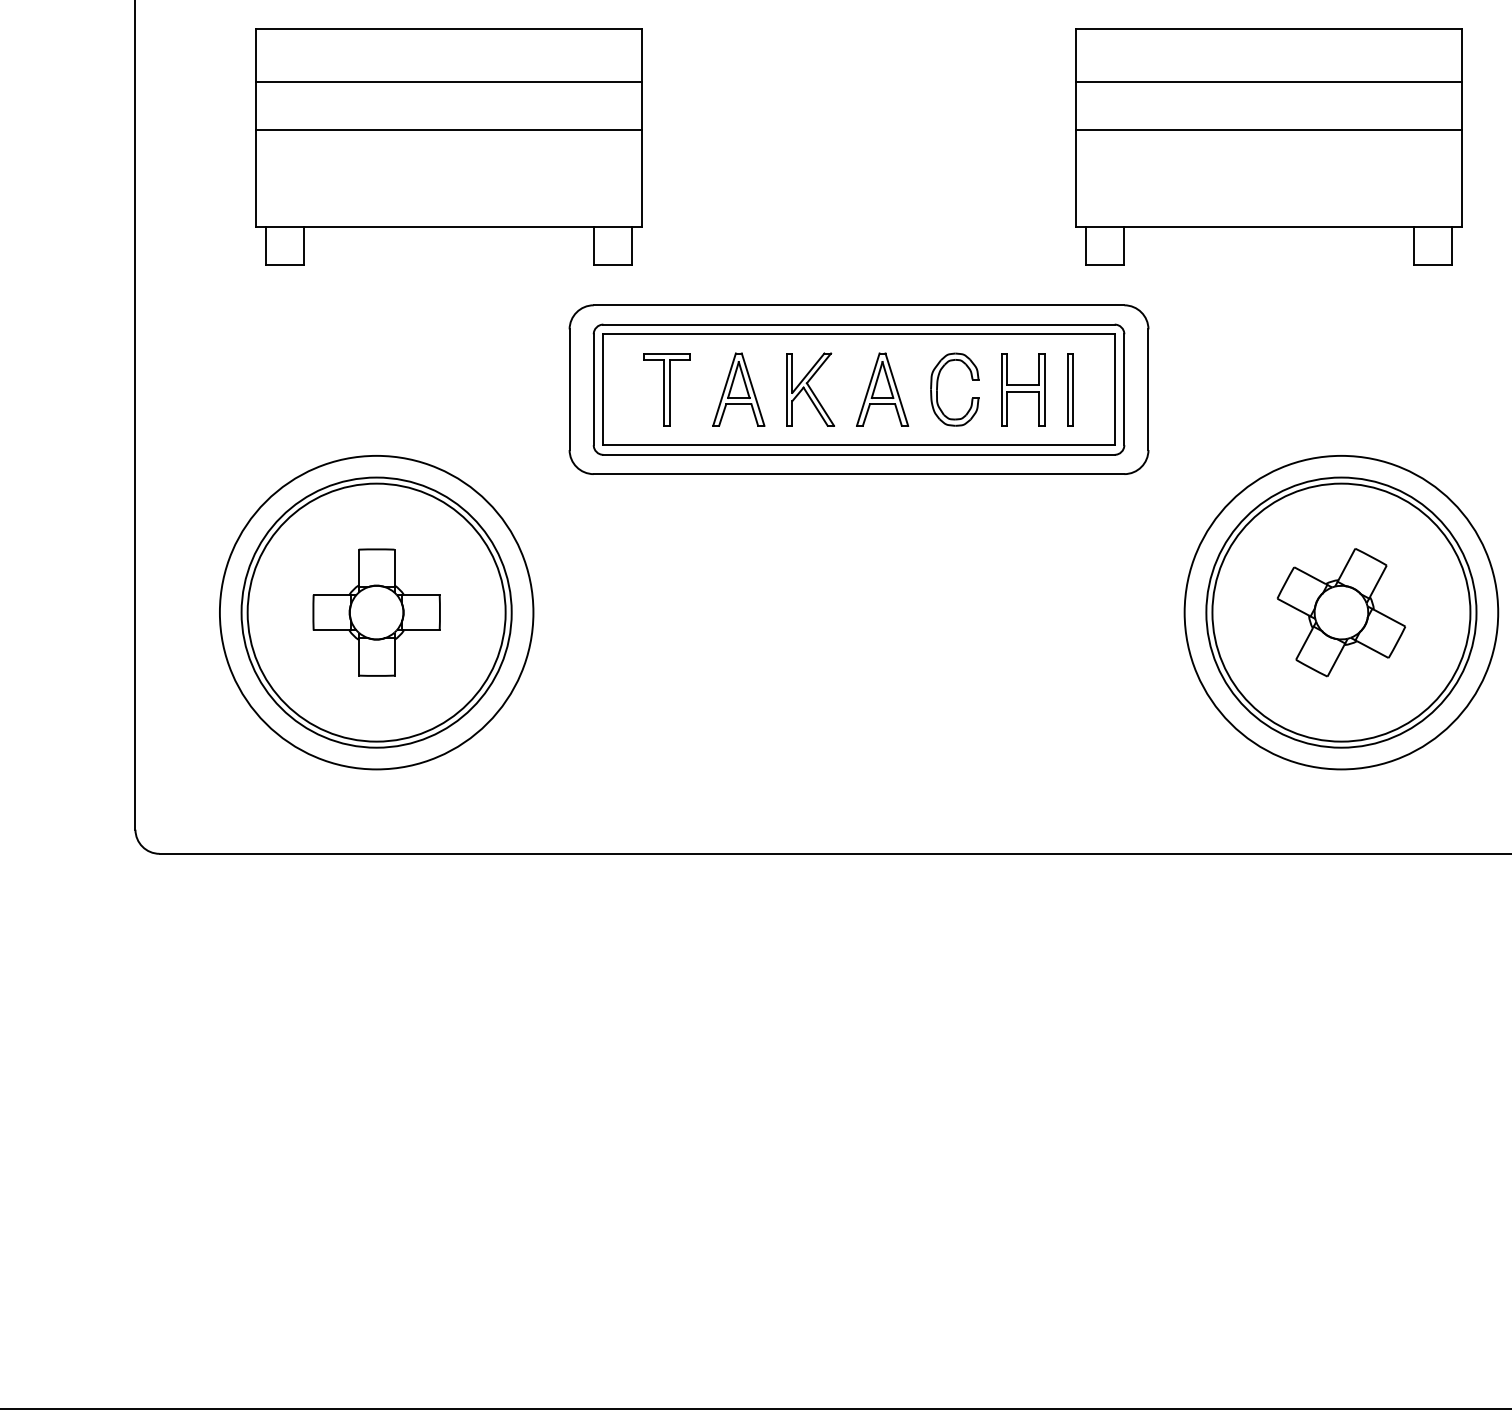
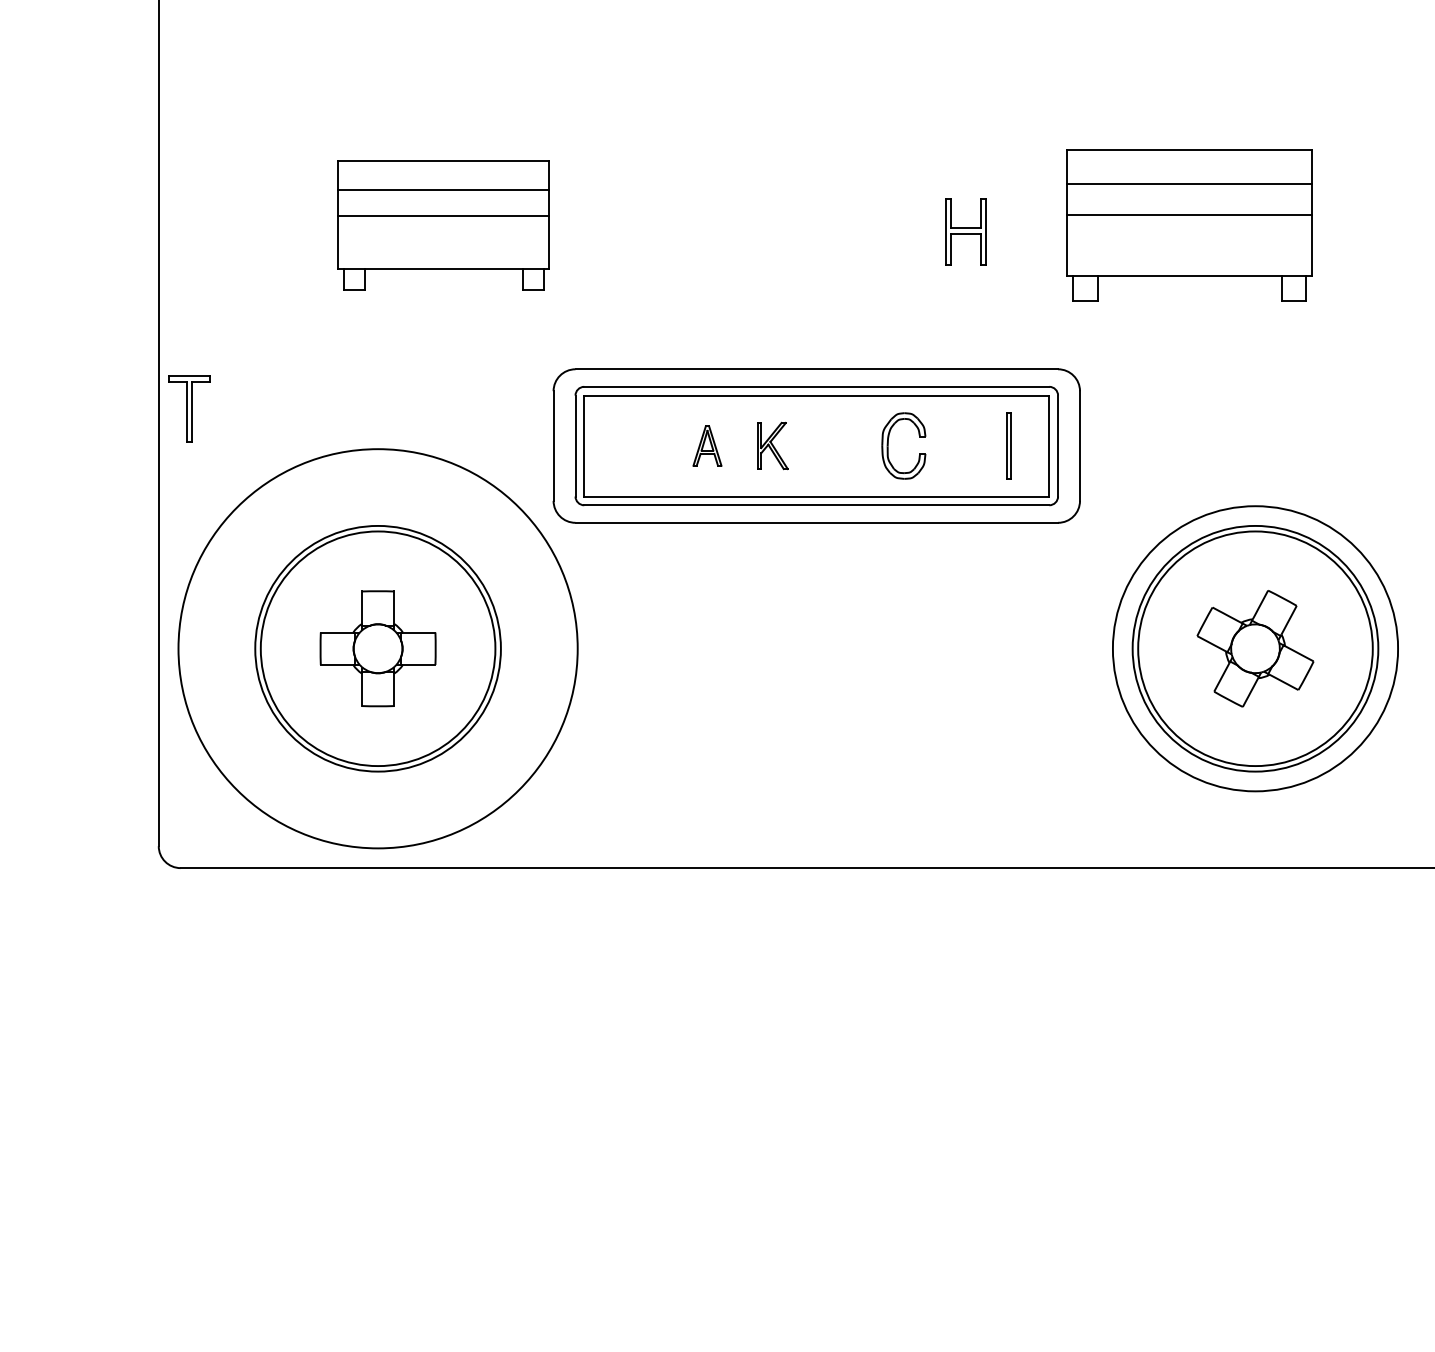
part: (448, 147) -> (443, 225), size x0.6
part: (1268, 147) -> (1189, 225), size x0.7
part: (667, 389) -> (189, 408), moved
part: (738, 389) -> (707, 445), size x0.6
part: (810, 389) -> (772, 445), size x0.7
part: (882, 389) -> (838, 445), removed
part: (1022, 389) -> (965, 231), moved
circle: (375, 612) -> (377, 648), size x1.4

